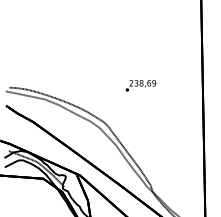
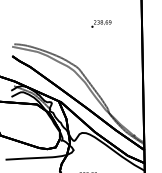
text: (141, 85) -> (101, 23), moved

